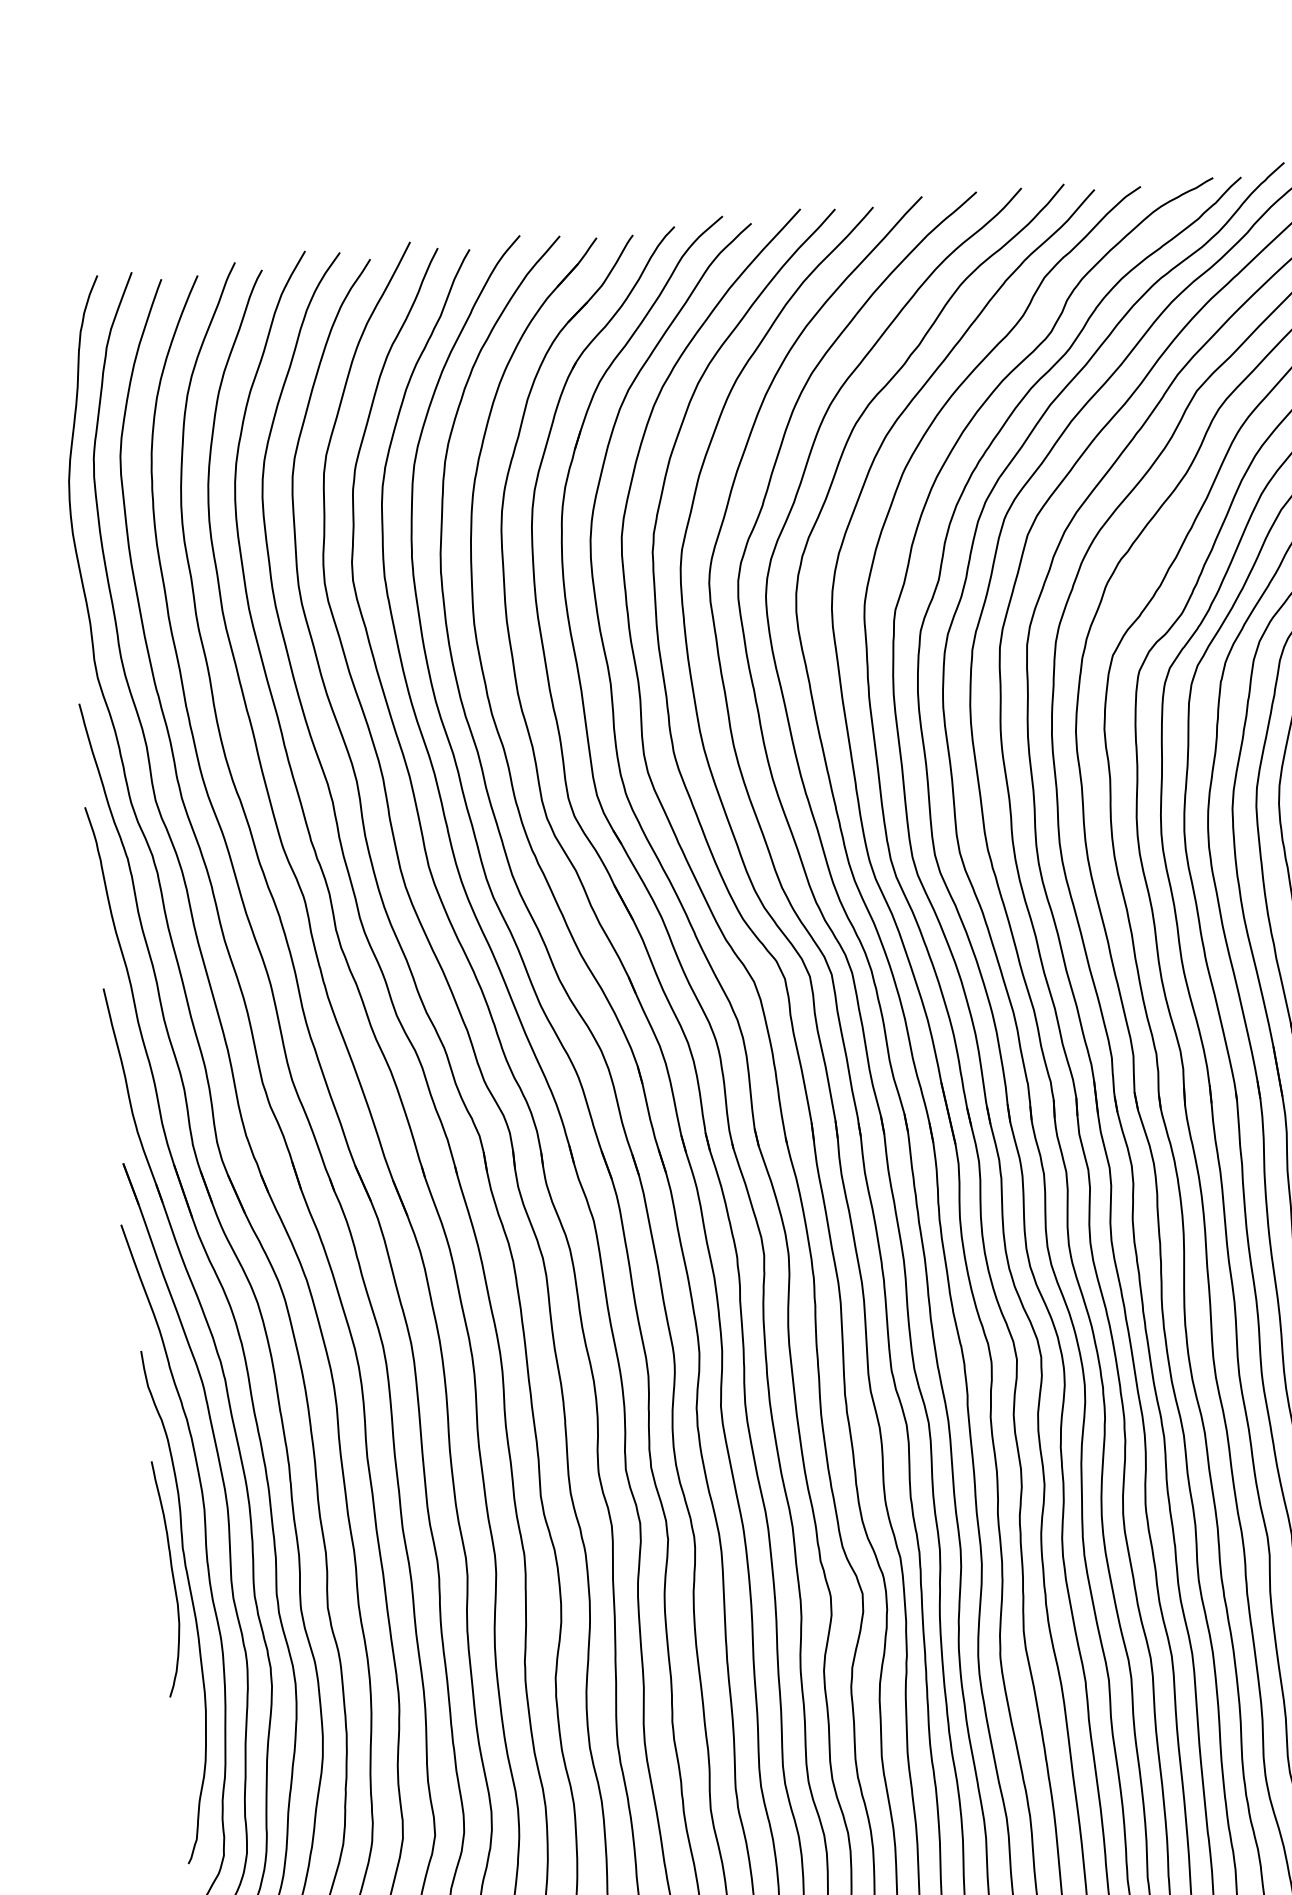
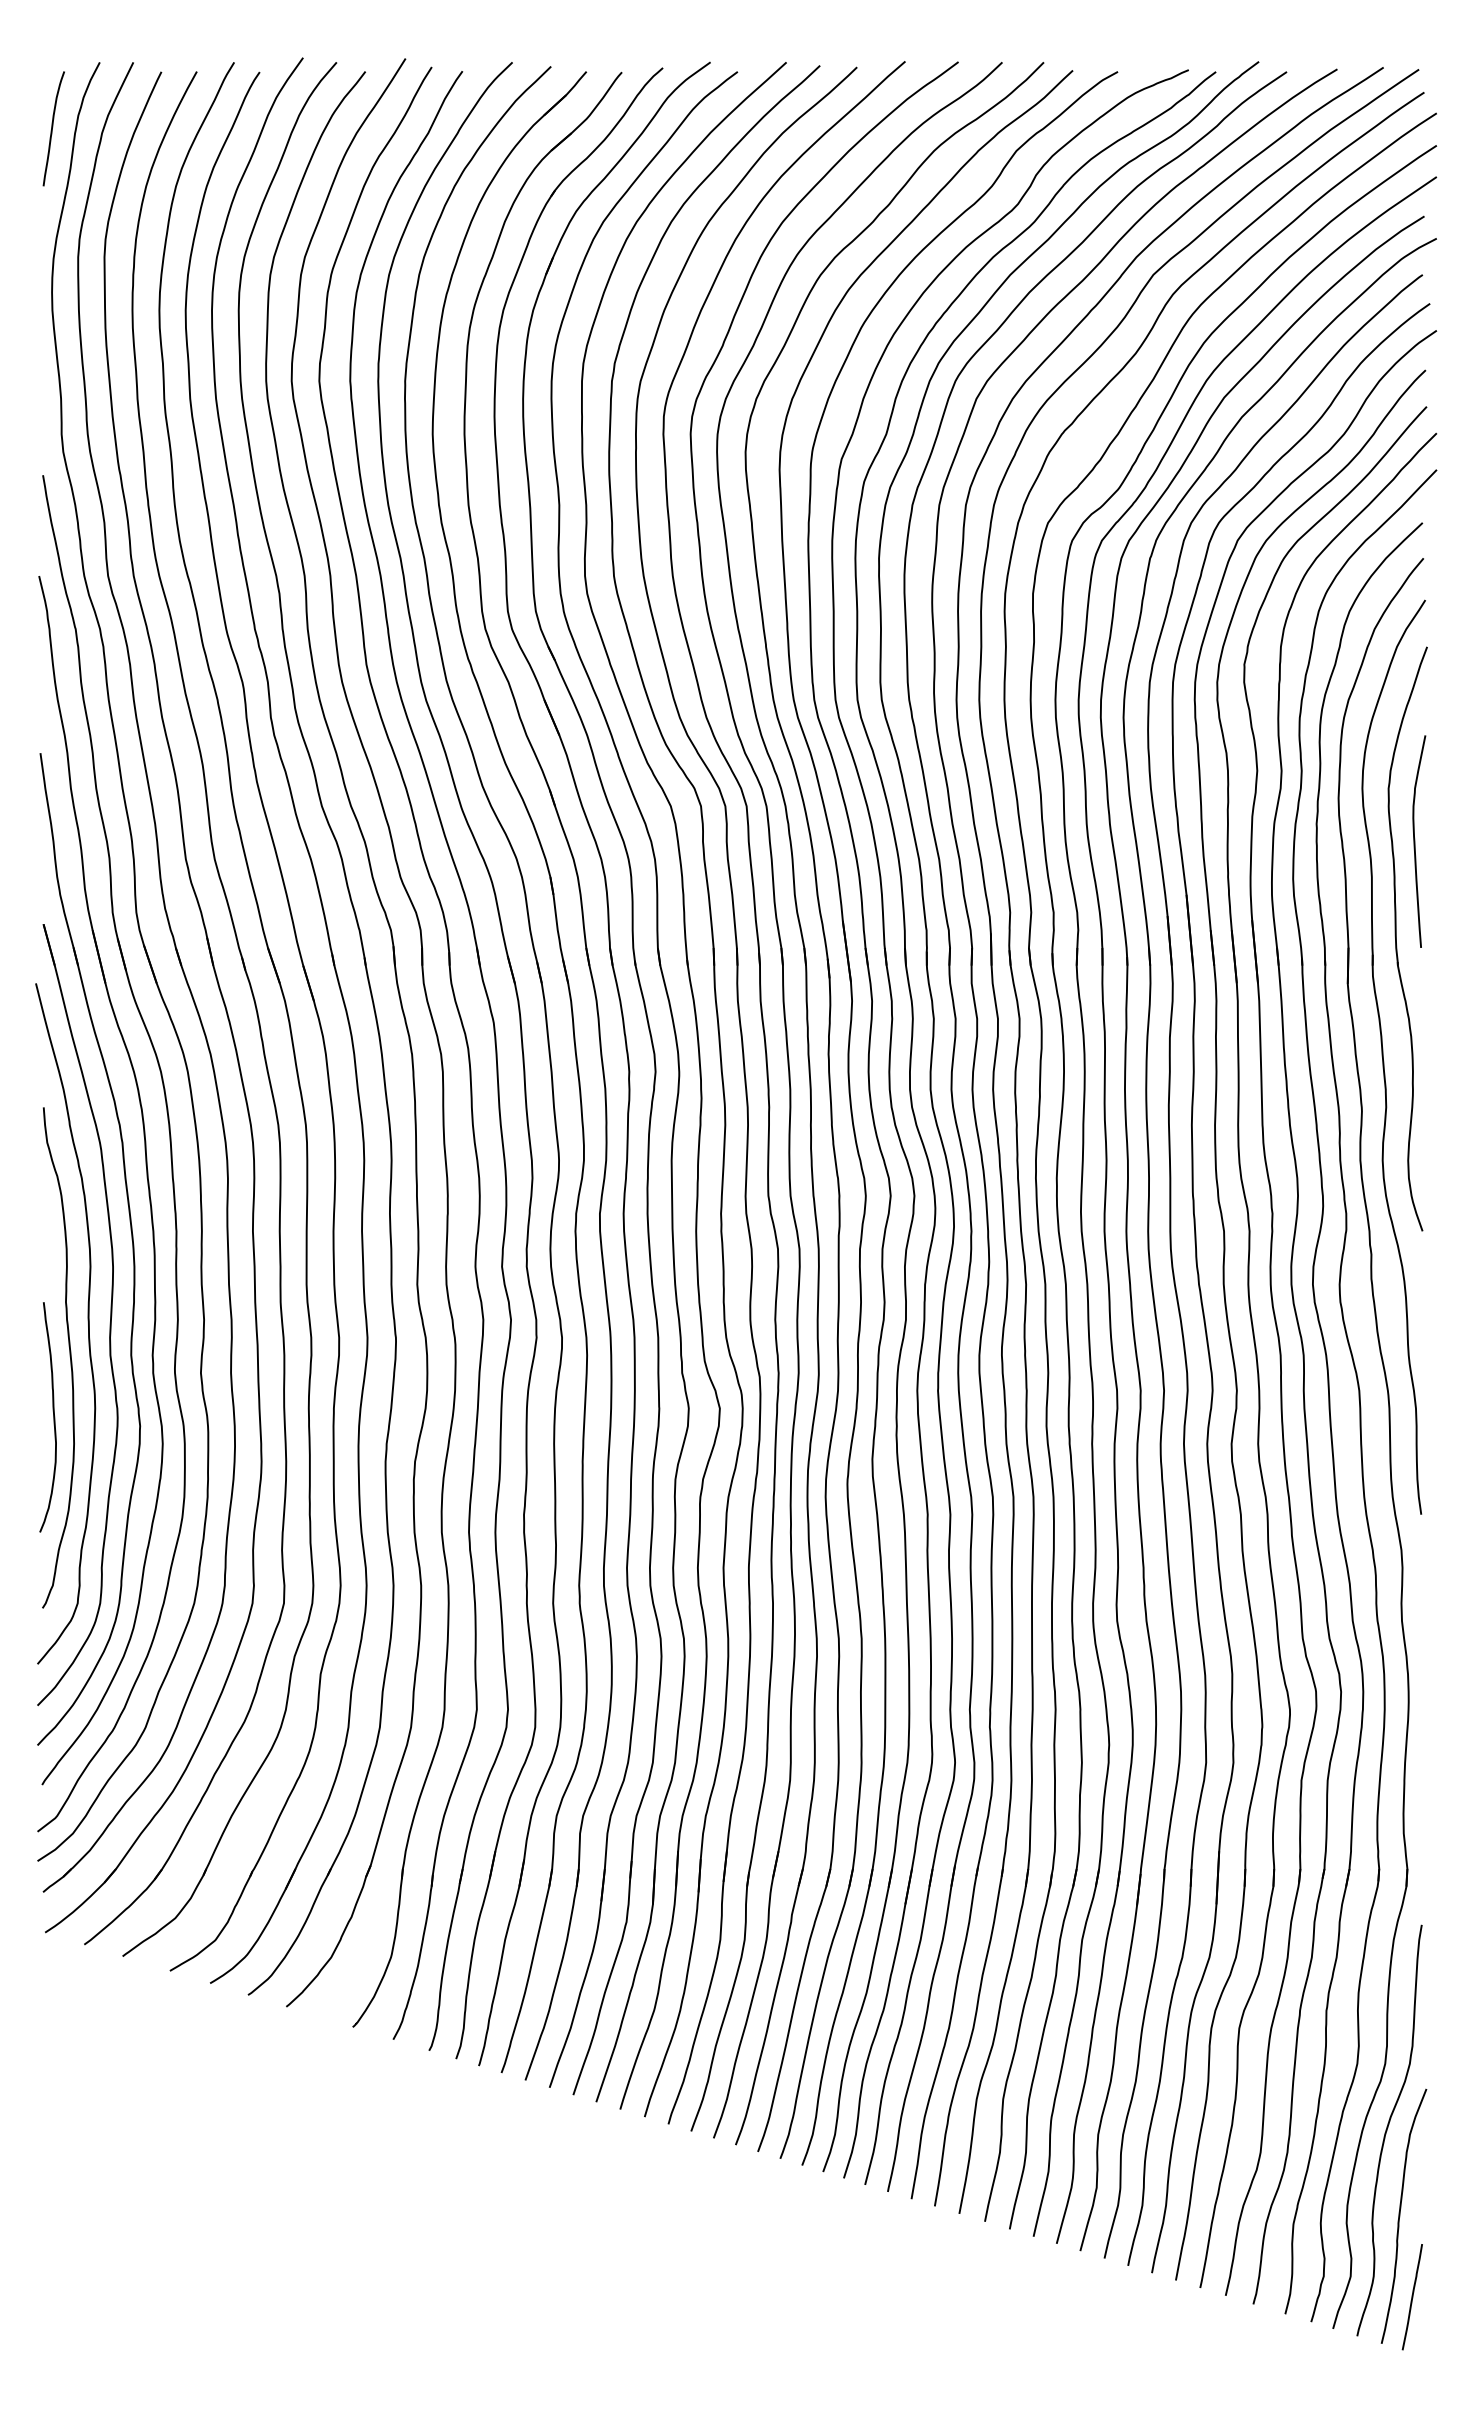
curve: (56, 346) -> (53, 127), added
curve: (172, 1578) -> (53, 1417), moved

